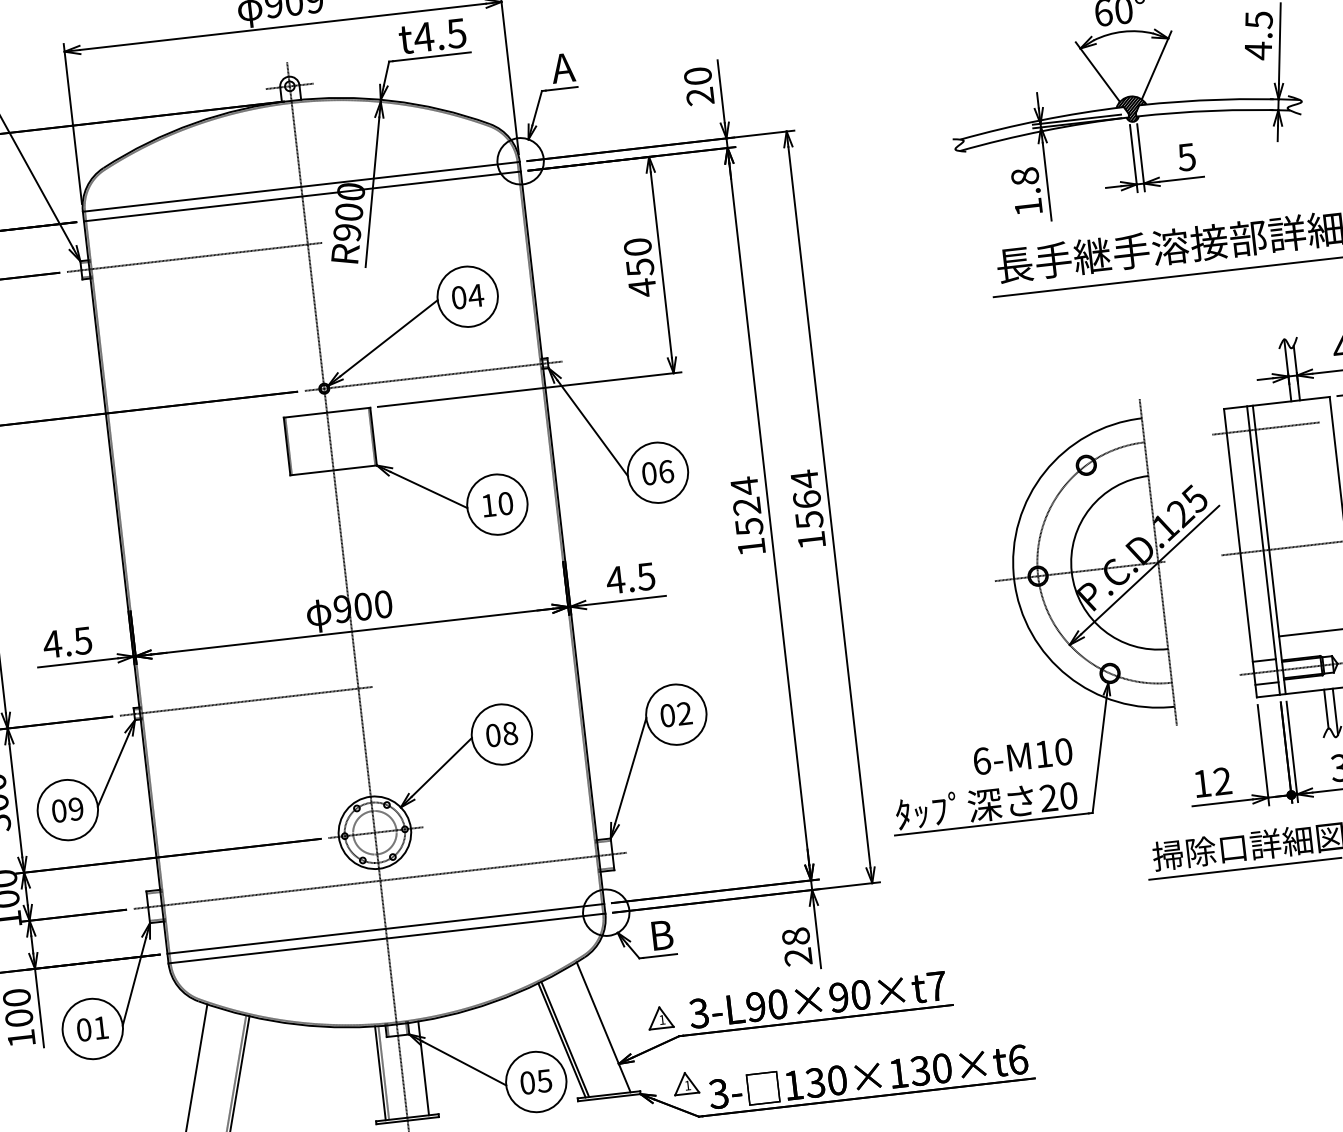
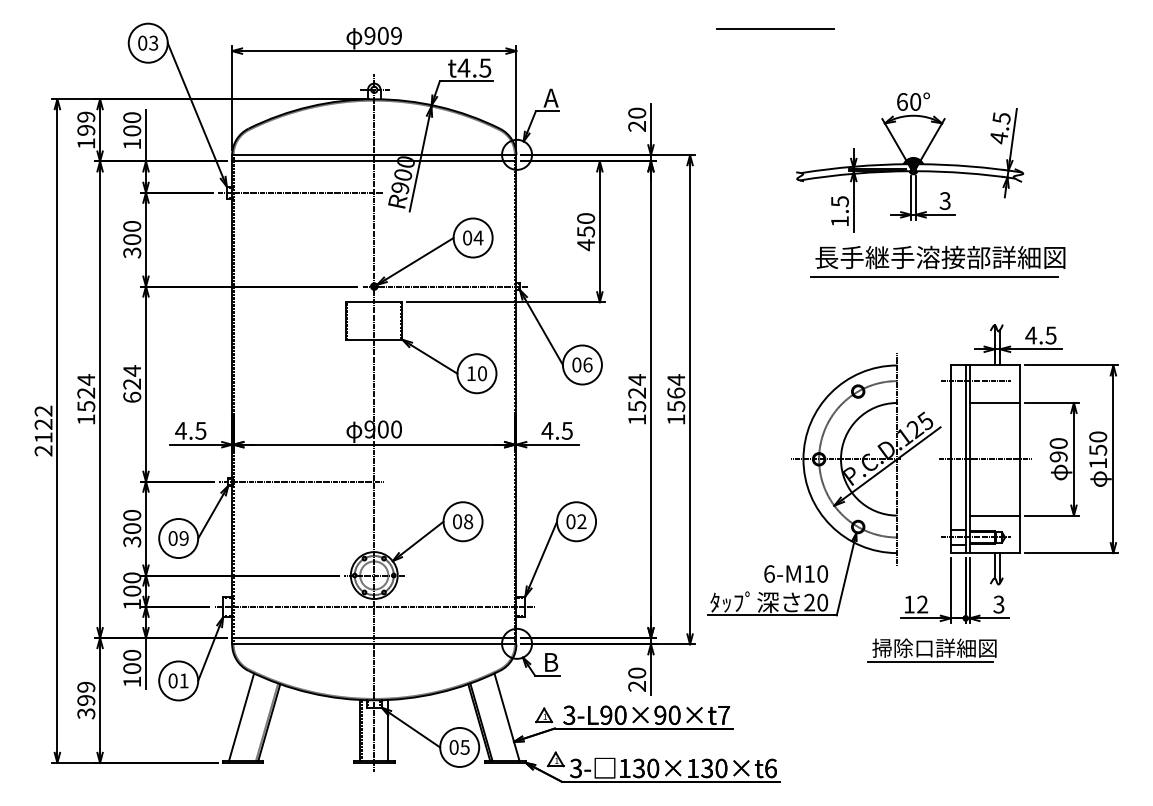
text: (1187, 156) -> (945, 200), 5 -> 3
text: (1024, 176) -> (839, 201), 1.8 -> 1.5
line: (1297, 459) -> (994, 403), added
text: (794, 935) -> (636, 672), 28 -> 20

